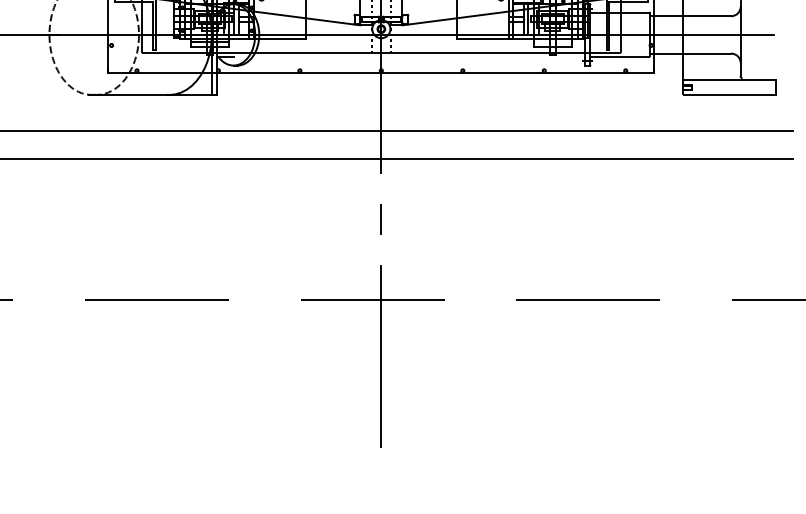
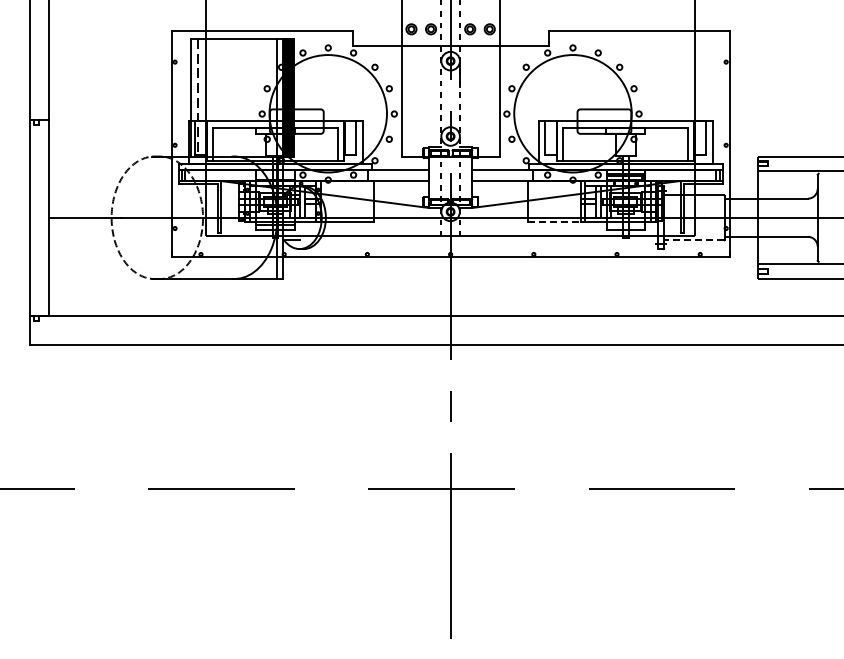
line: (483, 39) -> (554, 222), solid -> dashed
line: (620, 57) -> (694, 240), solid -> dashed

